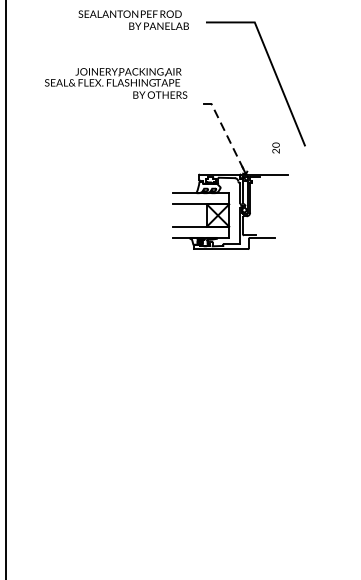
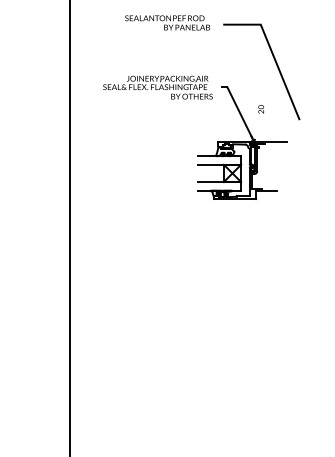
text: (115, 83) -> (157, 87), moved
line: (227, 136) -> (239, 112), dashed -> solid
text: (275, 148) -> (260, 109), moved

